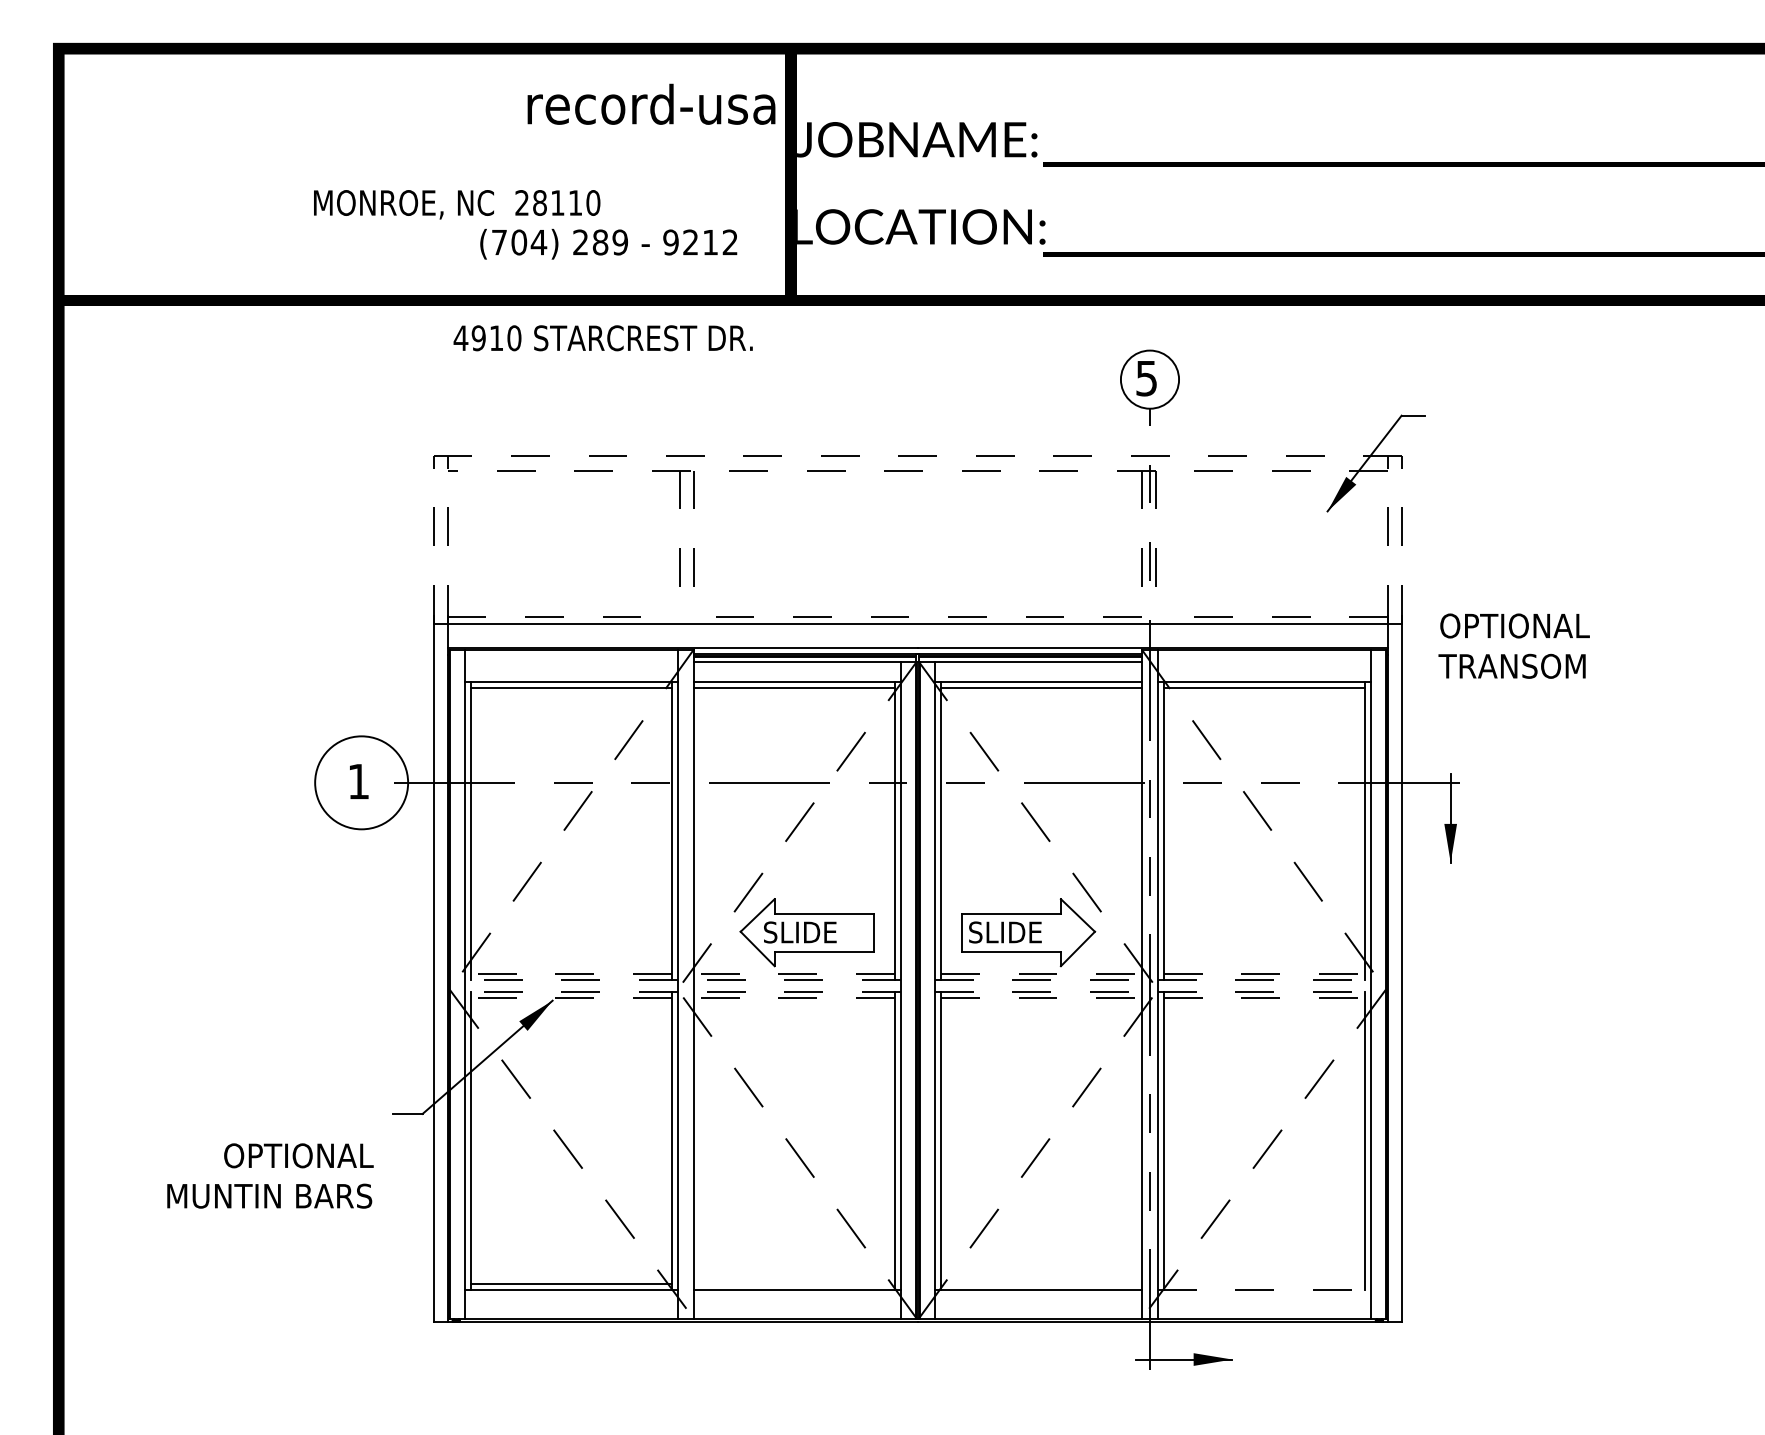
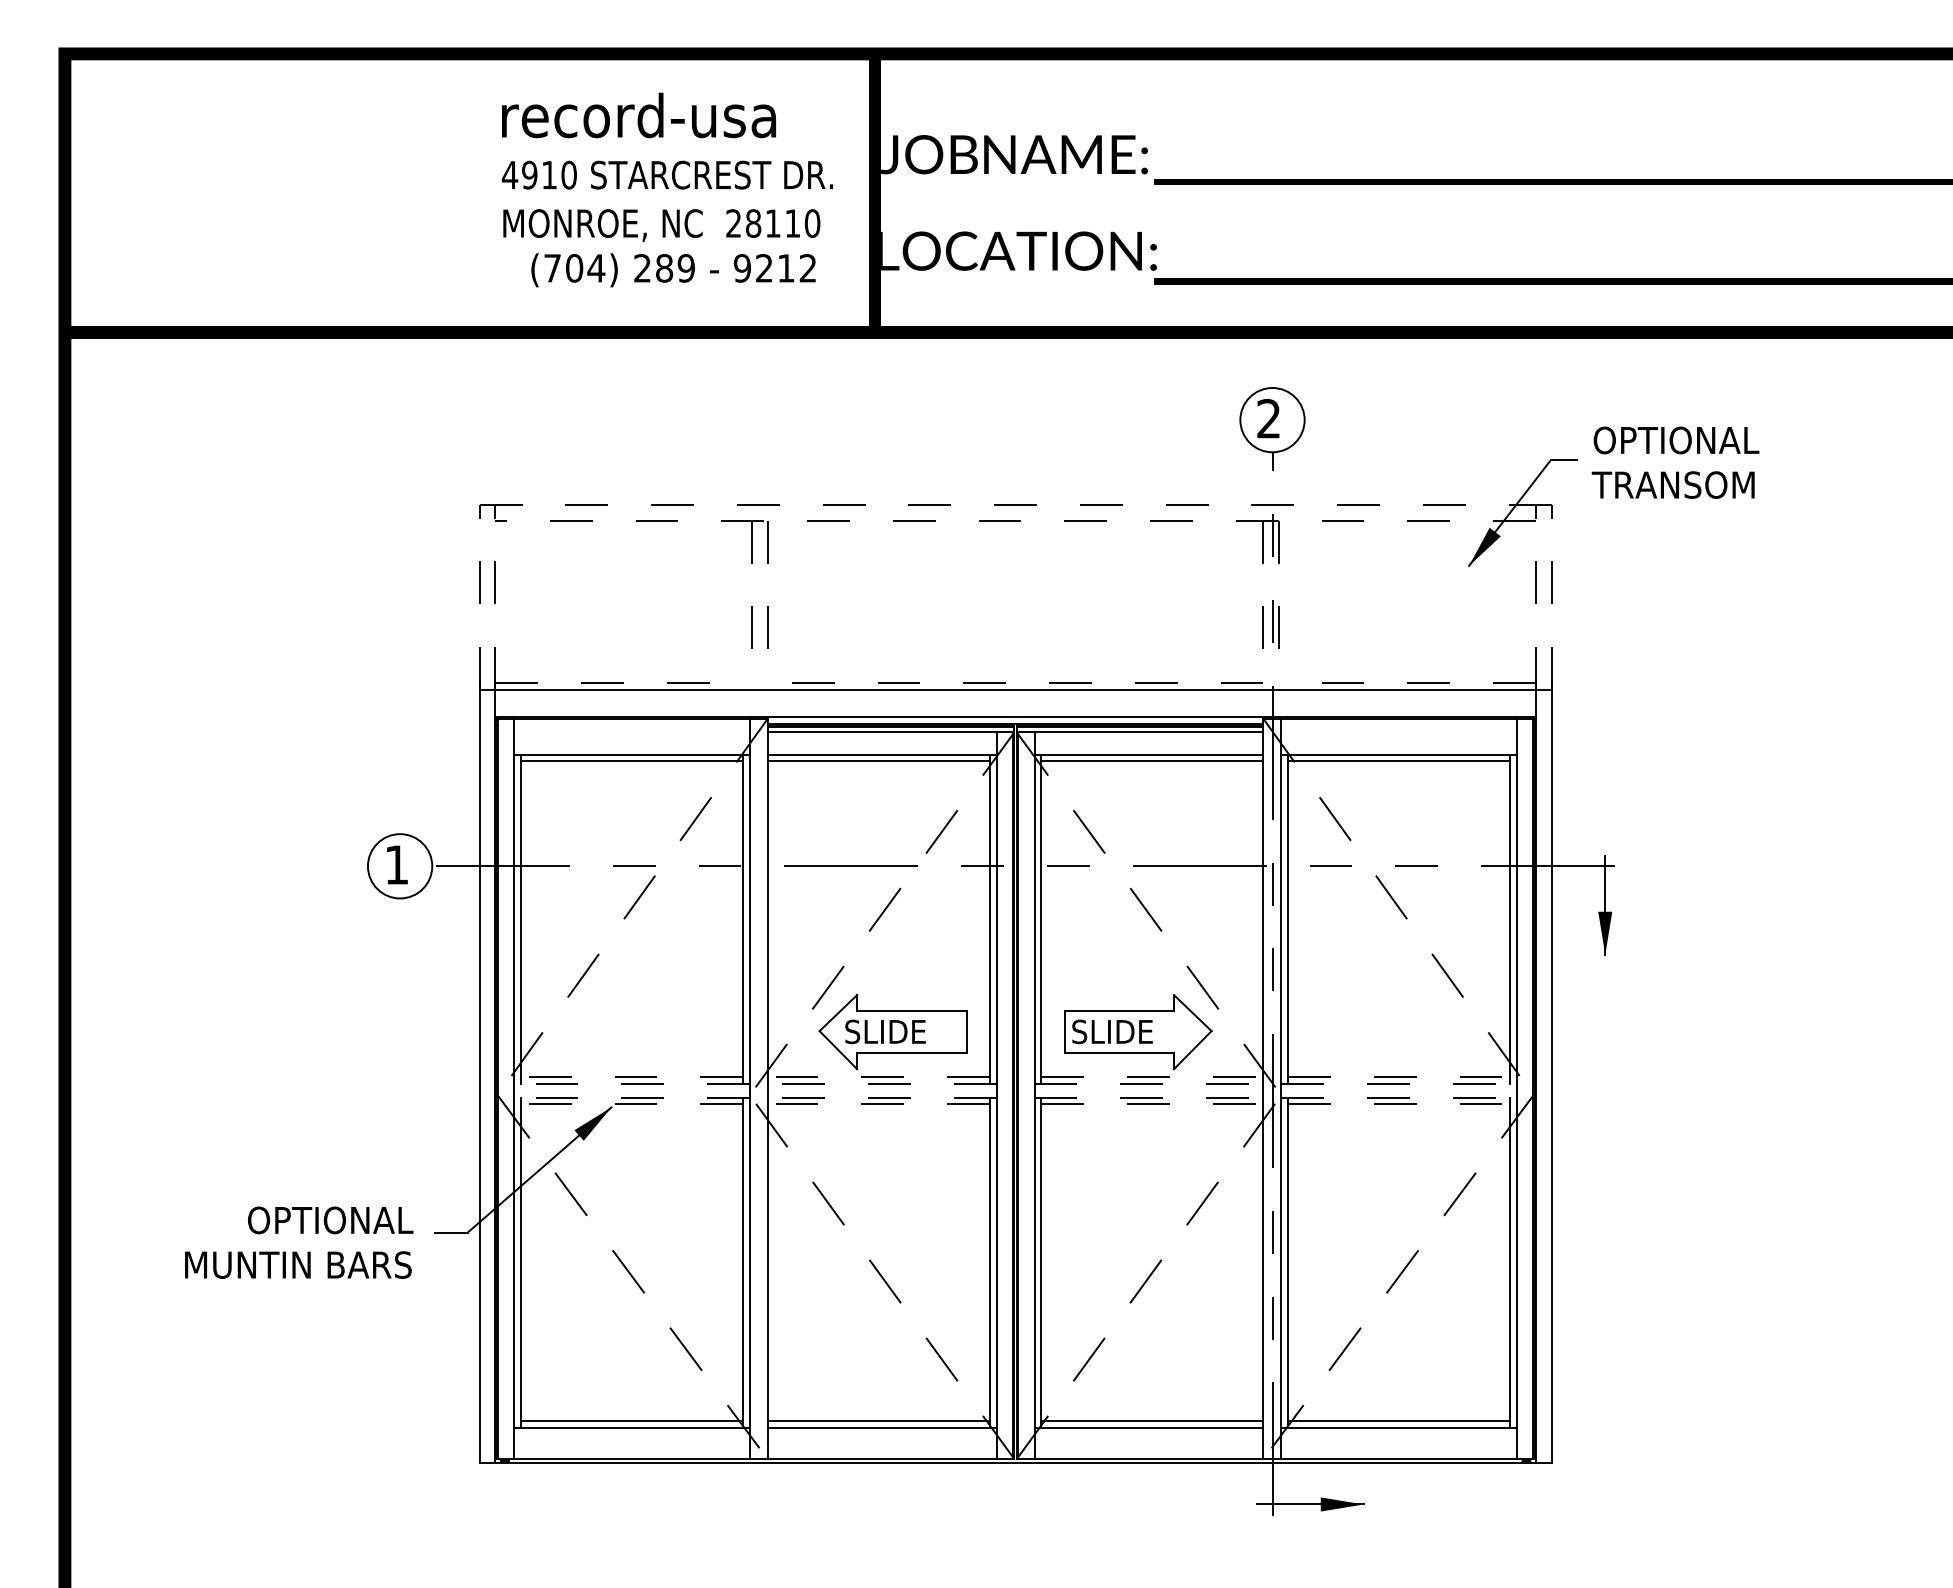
text: (651, 103) -> (638, 114), moved
text: (457, 204) -> (662, 225), moved
text: (602, 338) -> (666, 175), moved
text: (1146, 378) -> (1268, 418), 5 -> 2
text: (1513, 645) -> (1674, 462), moved
circle: (361, 782) -> (399, 865), size x0.62
text: (270, 1175) -> (299, 1242), moved
line: (793, 1284) -> (878, 1421), added
line: (1041, 1284) -> (1152, 1421), added
line: (1264, 1284) -> (1399, 1421), added
line: (1264, 1290) -> (1399, 1428), dashed -> solid

